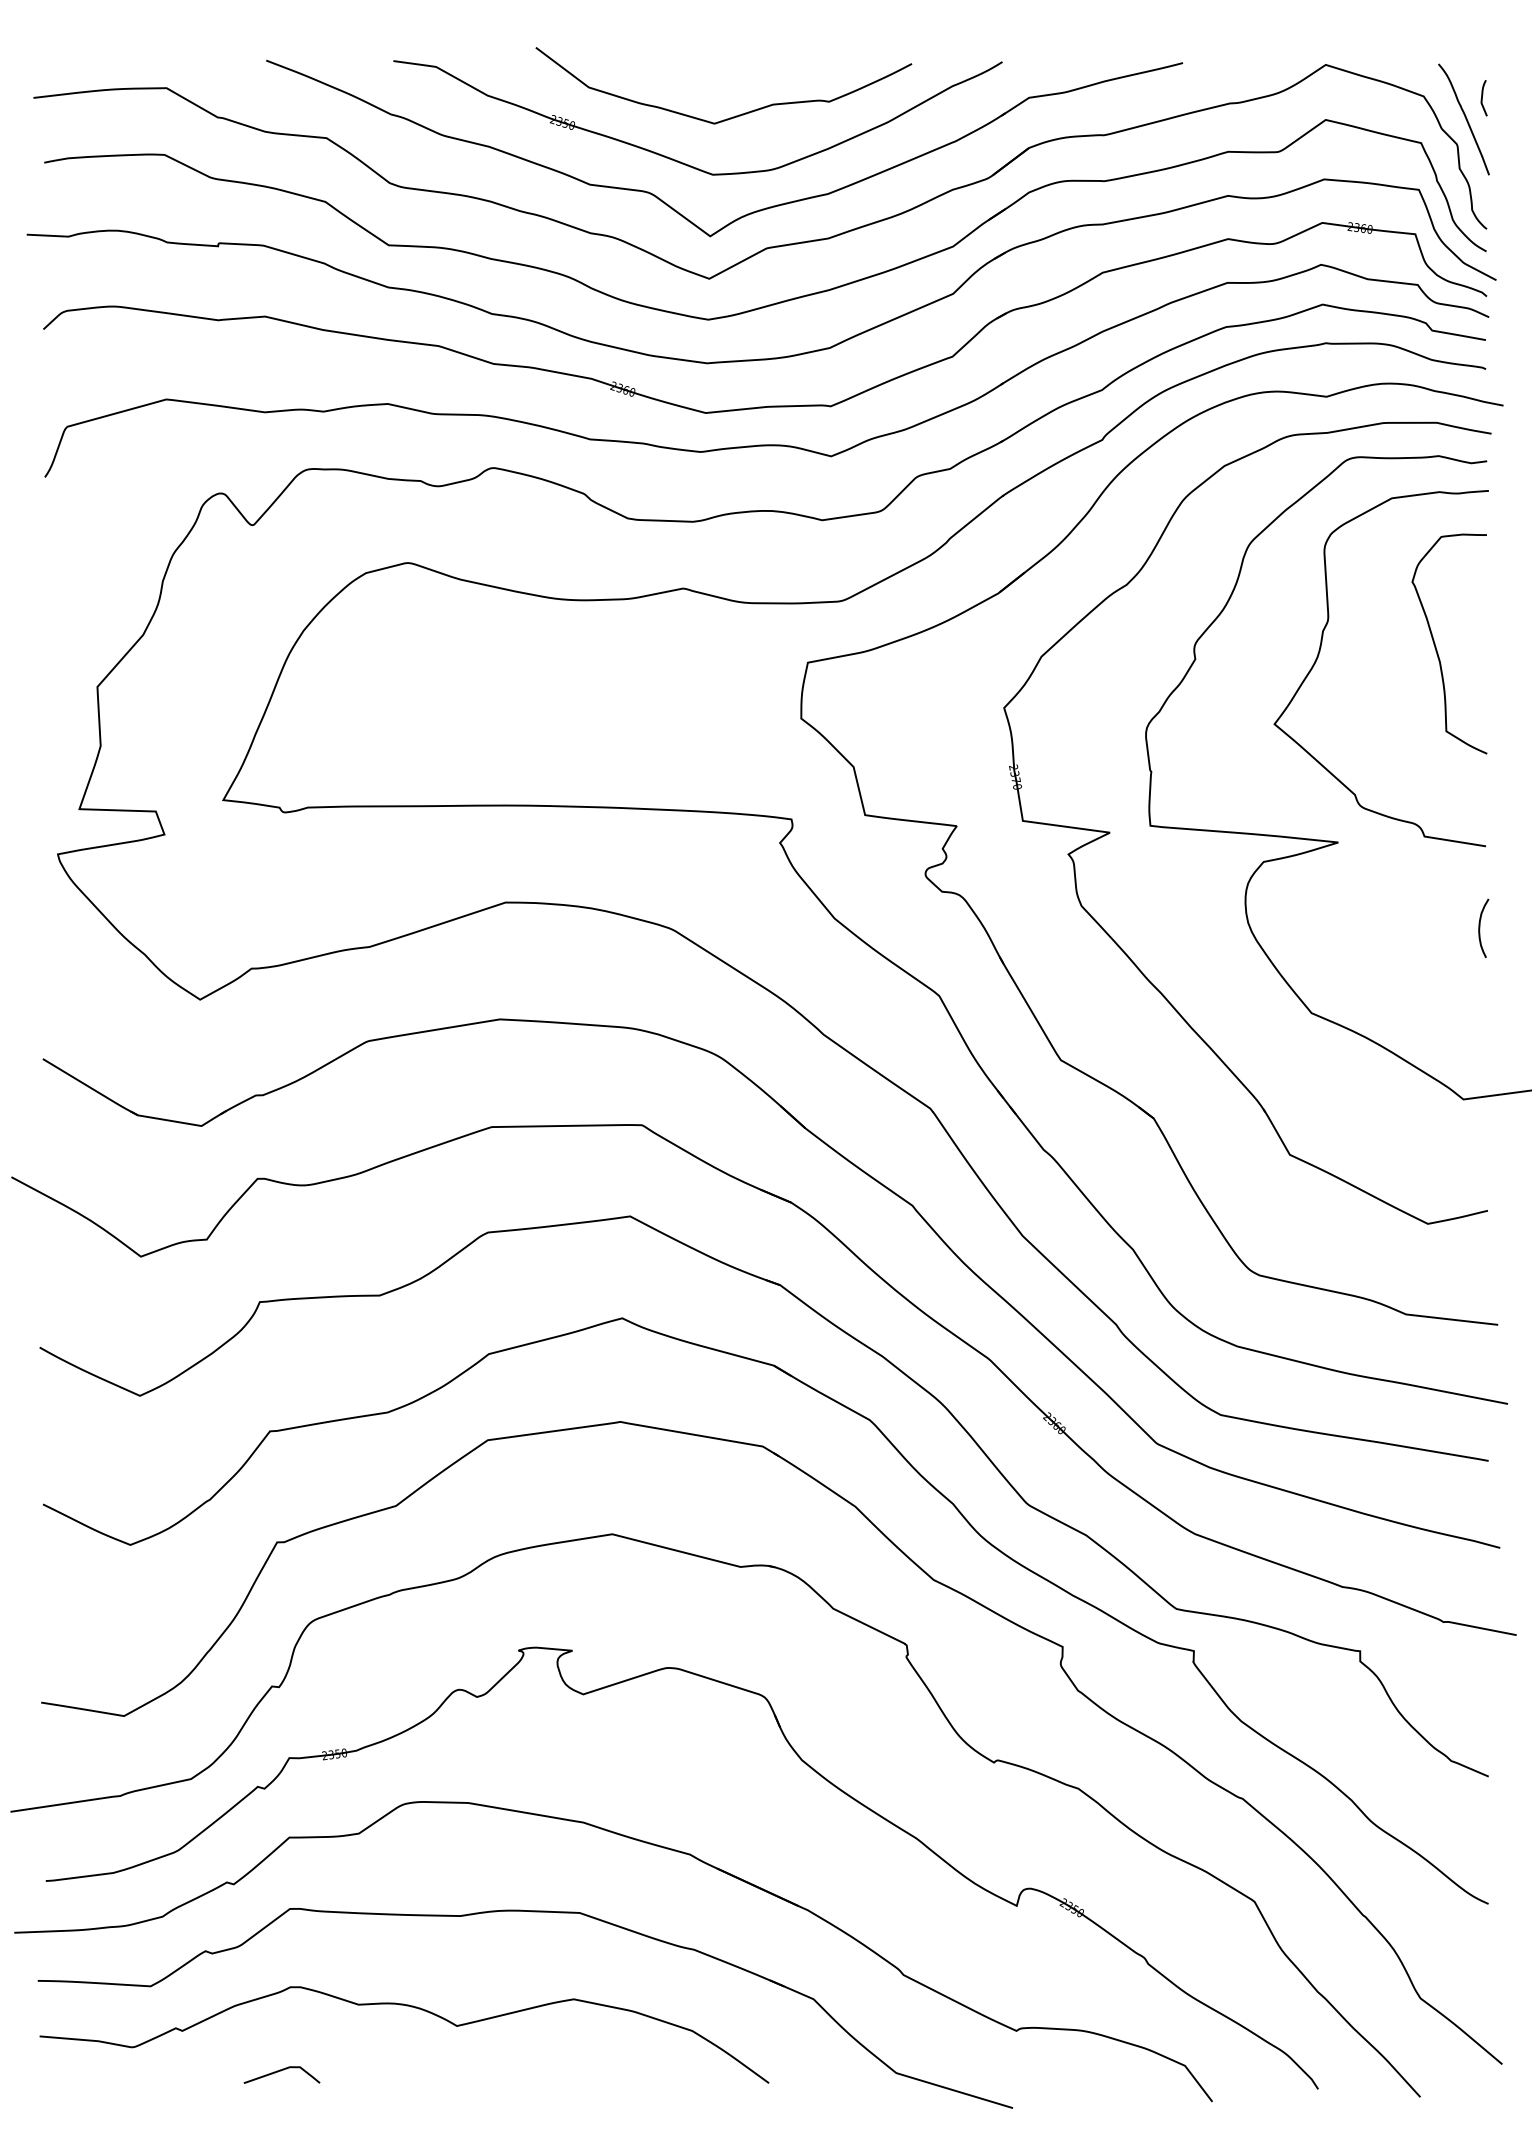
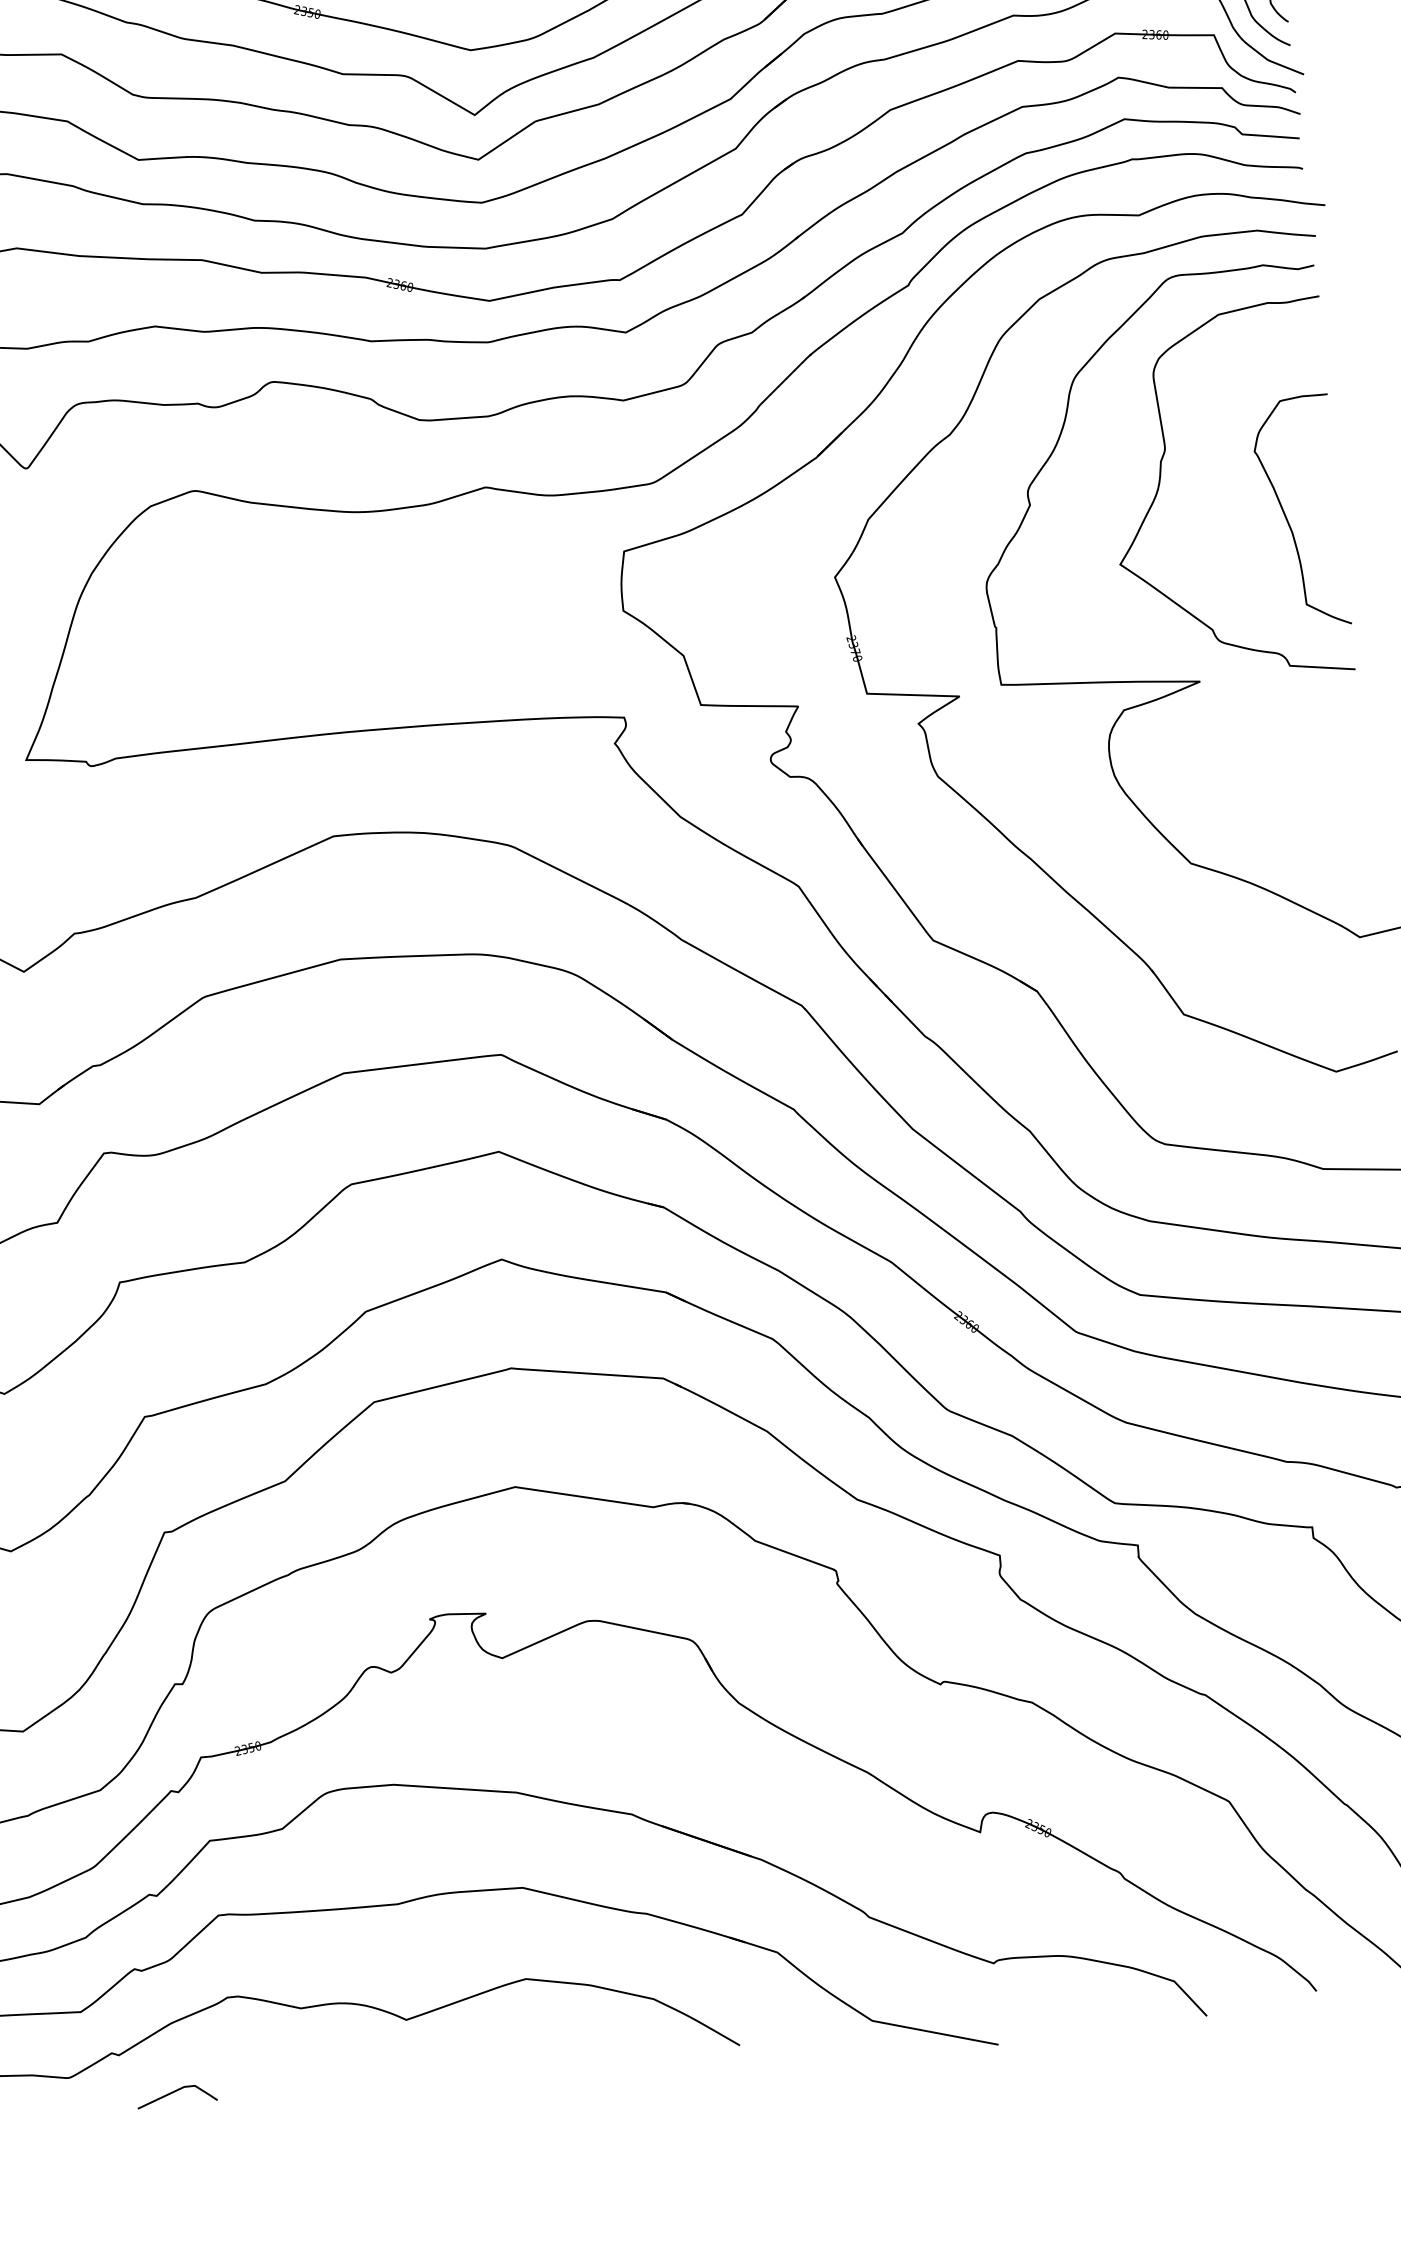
curve: (1436, 646) -> (1286, 516), moved
curve: (1480, 927) -> (1358, 755), removed
curve: (281, 2071) -> (175, 2092), moved

